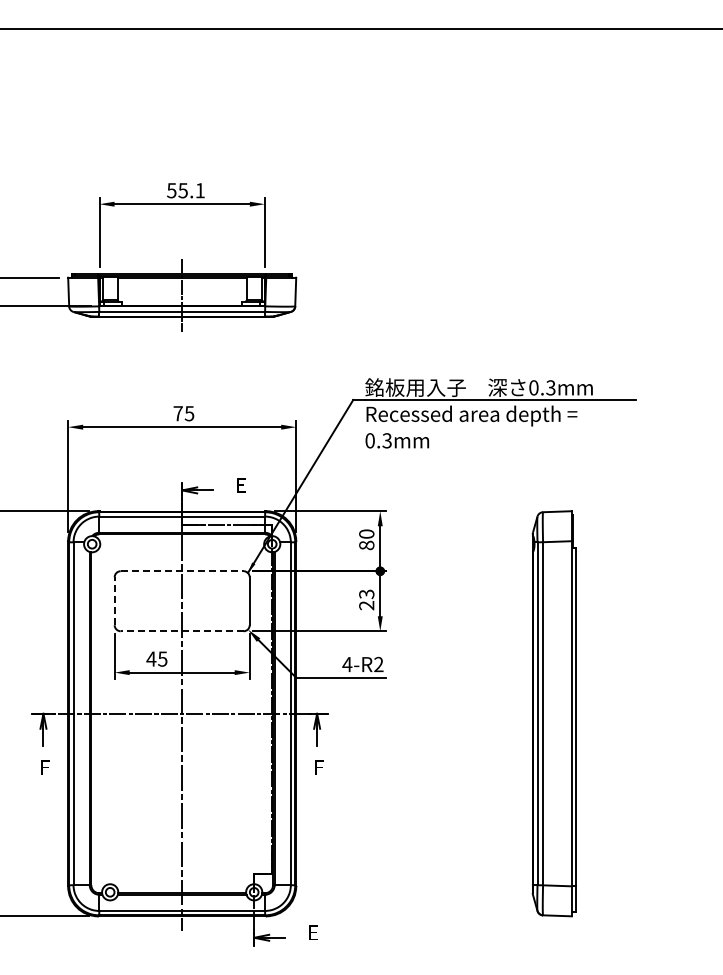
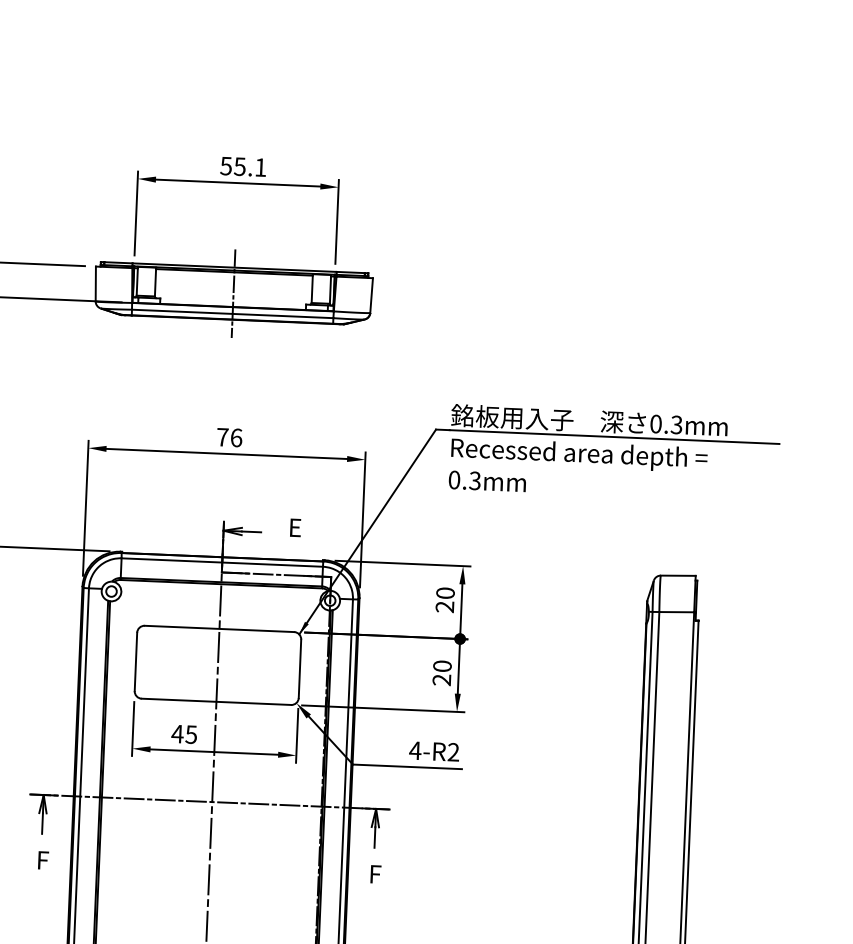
text: (189, 413) -> (236, 437), 75 -> 76
text: (366, 545) -> (444, 607), 80 -> 20
line: (182, 571) -> (219, 629), dashed -> solid
text: (366, 594) -> (442, 666), 23 -> 20
line: (114, 600) -> (135, 661), dashed -> solid
line: (182, 631) -> (216, 702), dashed -> solid

